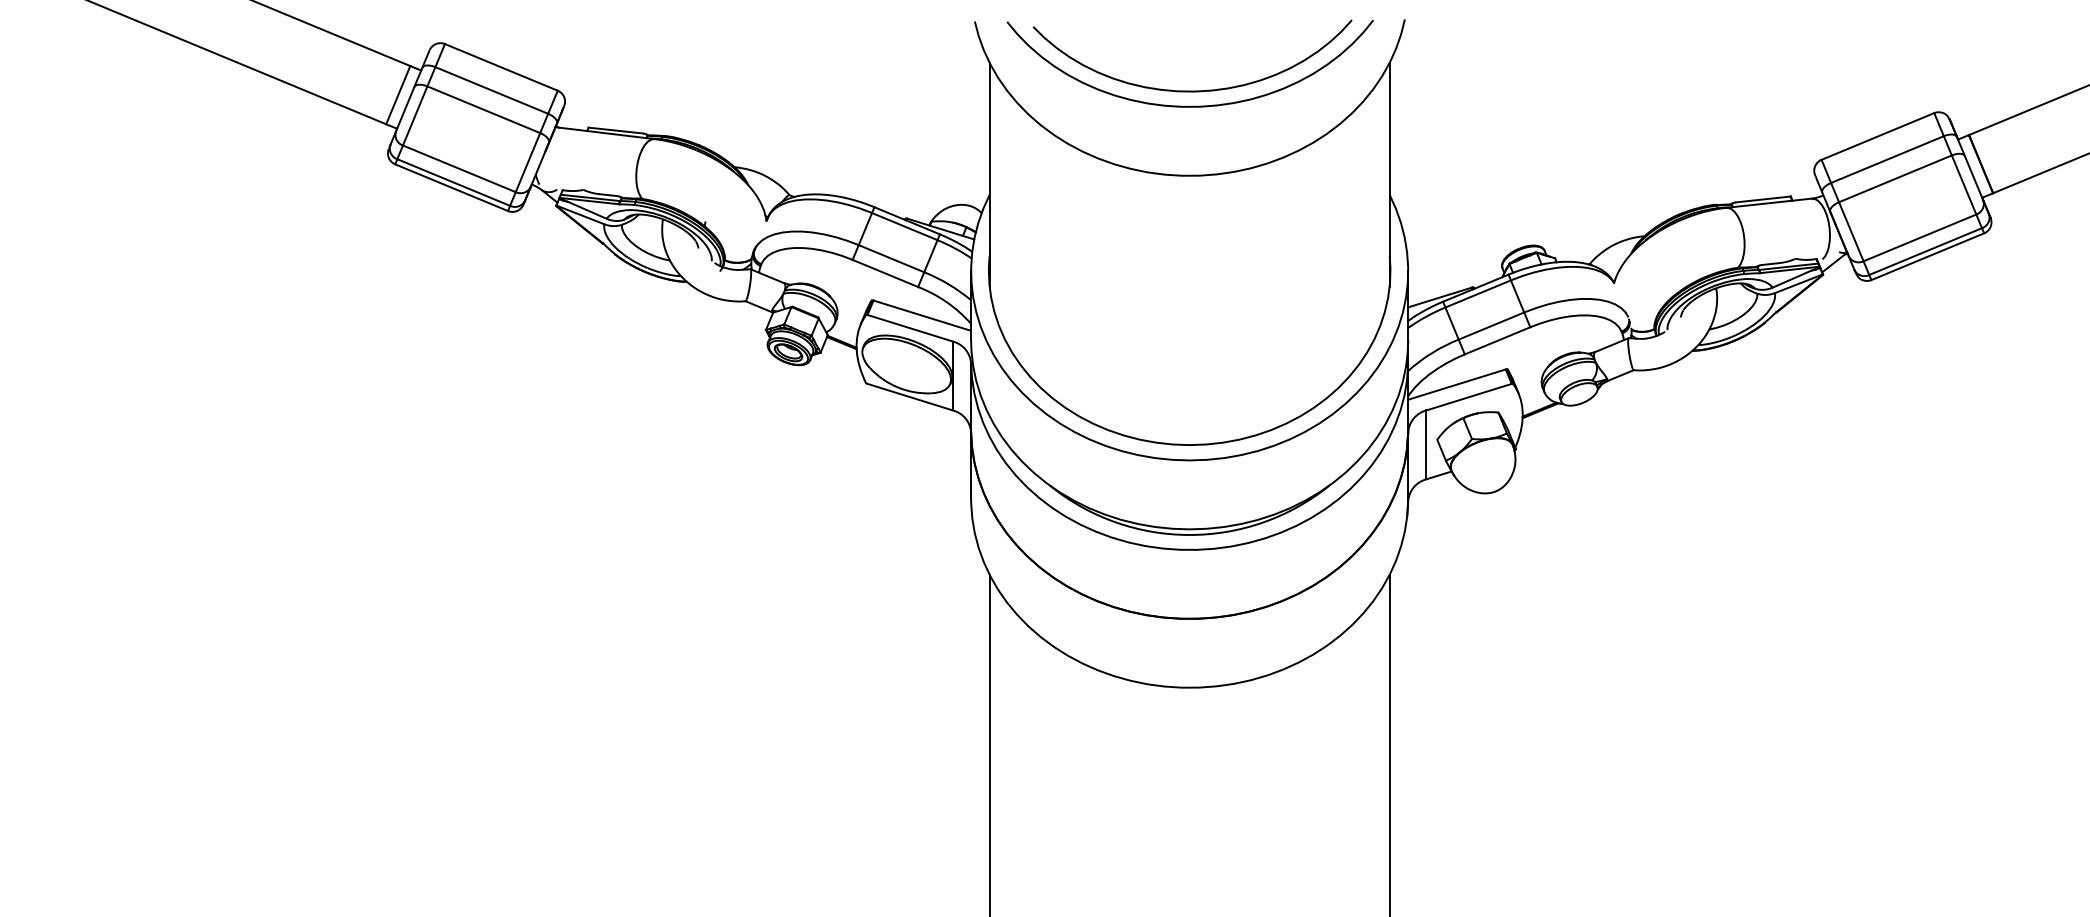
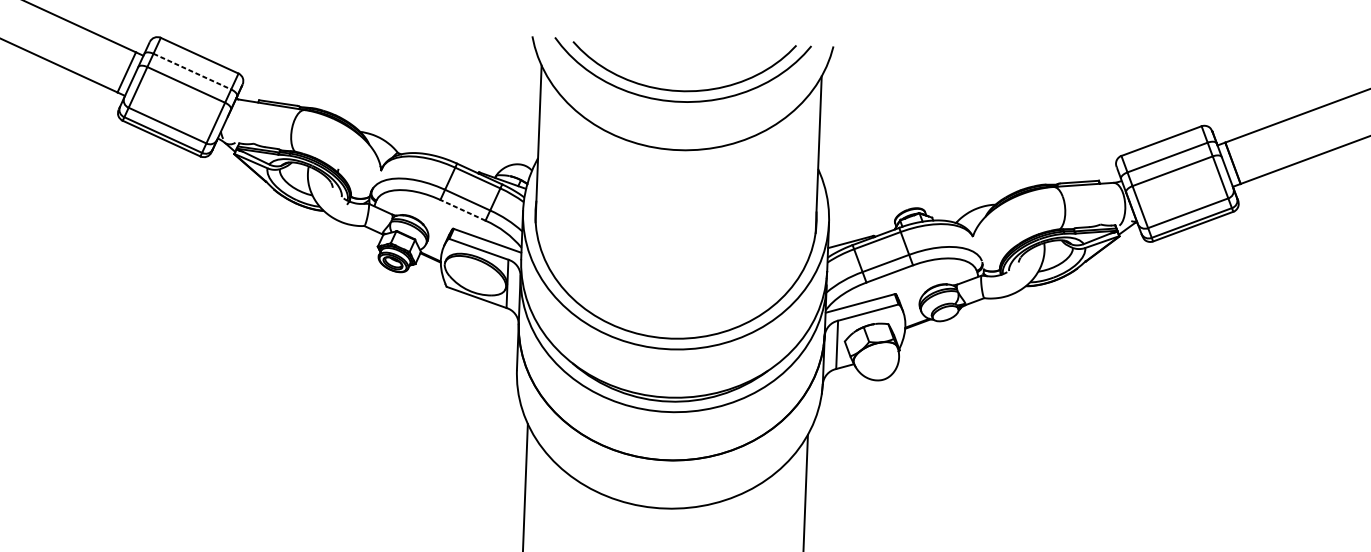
line: (492, 90) -> (192, 71), solid -> dashed
line: (884, 273) -> (462, 210), solid -> dashed

